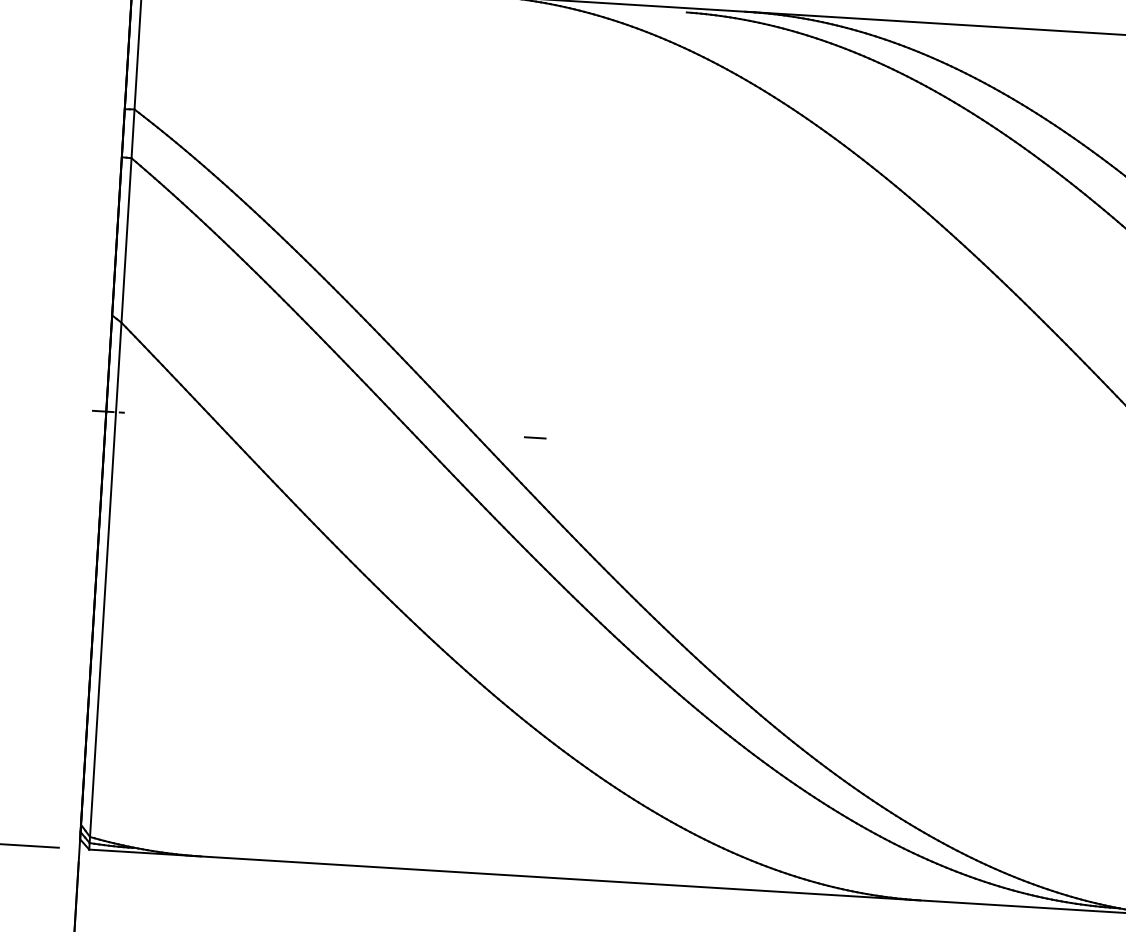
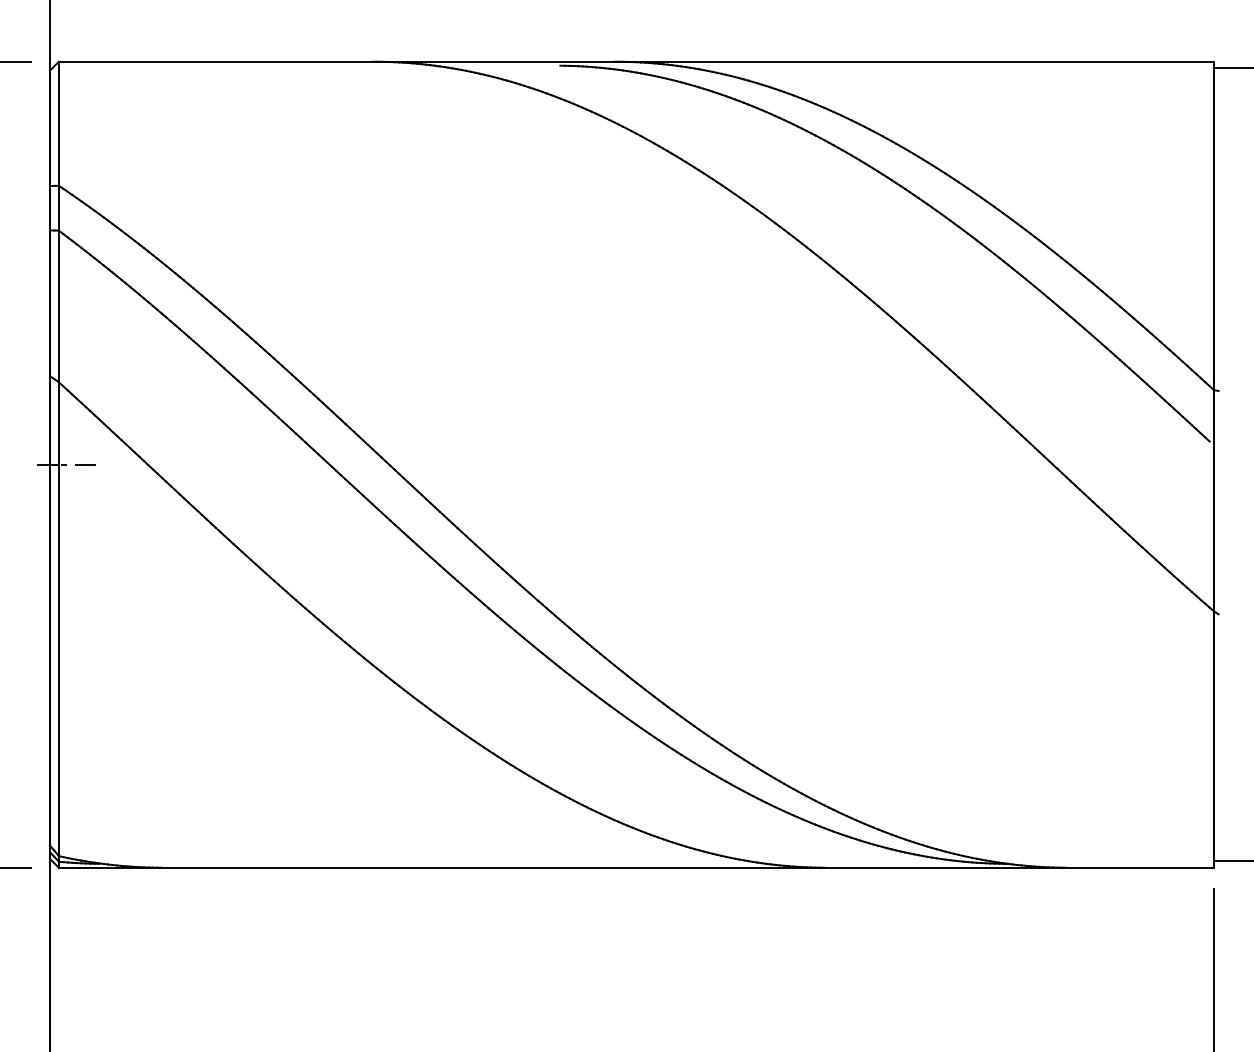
line: (535, 437) -> (85, 464), moved

